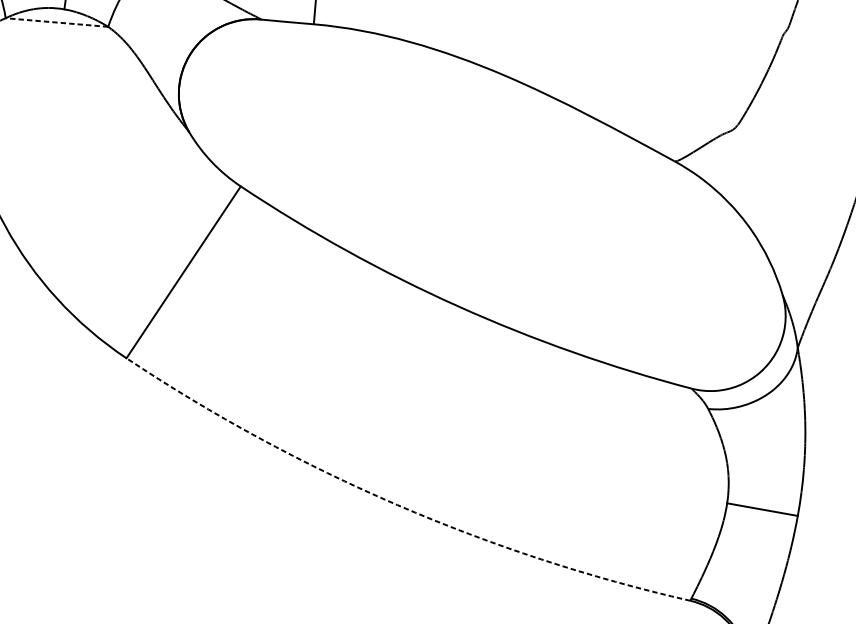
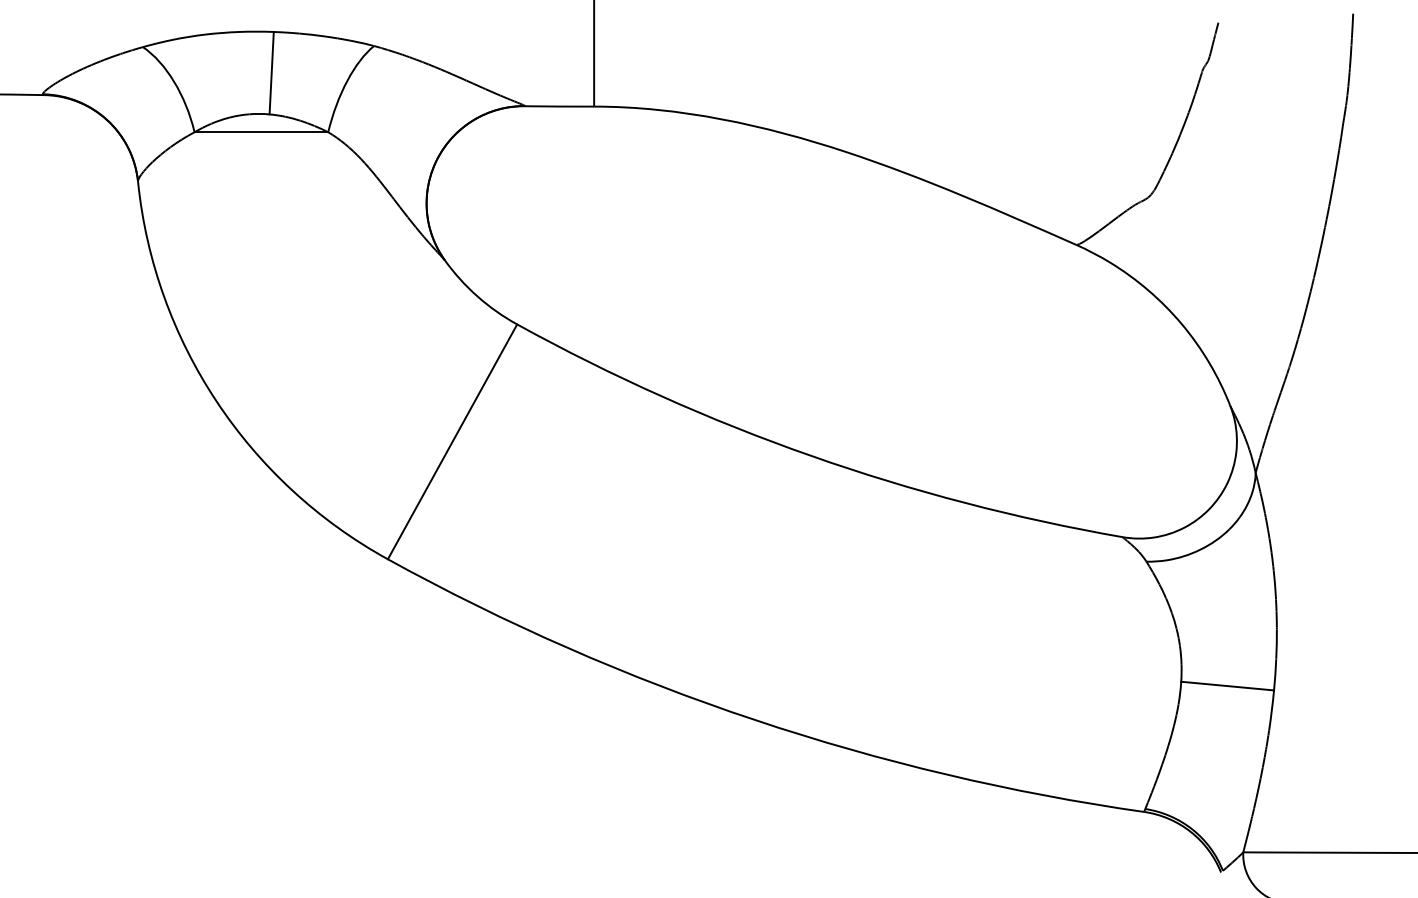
line: (57, 22) -> (261, 132), dashed -> solid
arc: (397, 504) -> (754, 719), dashed -> solid

